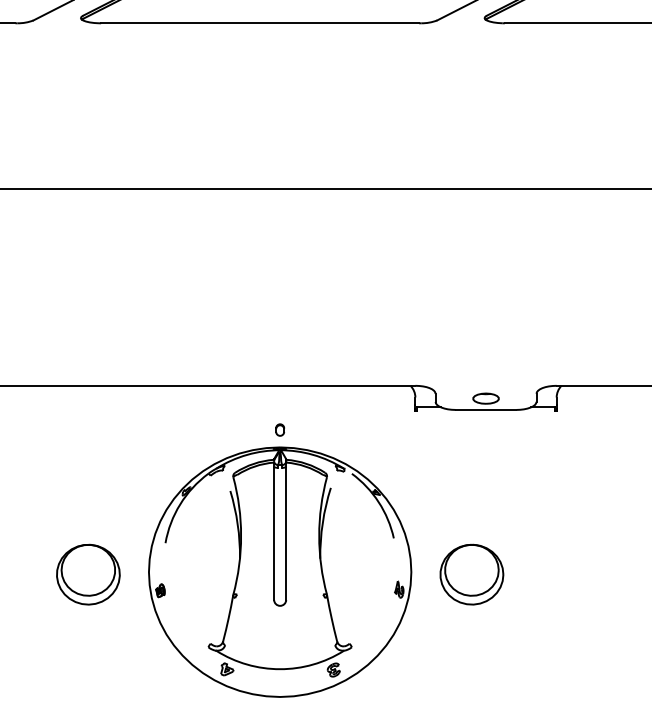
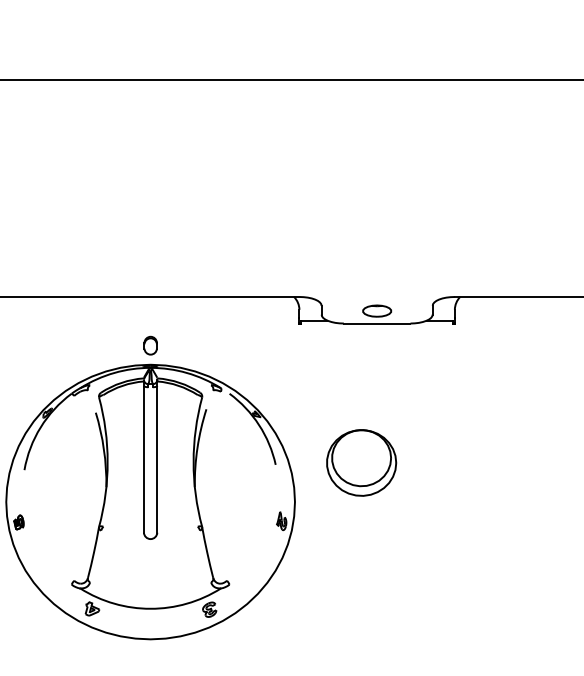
part: (279, 429) -> (149, 345), size x1.4
part: (471, 574) -> (361, 462), moved

